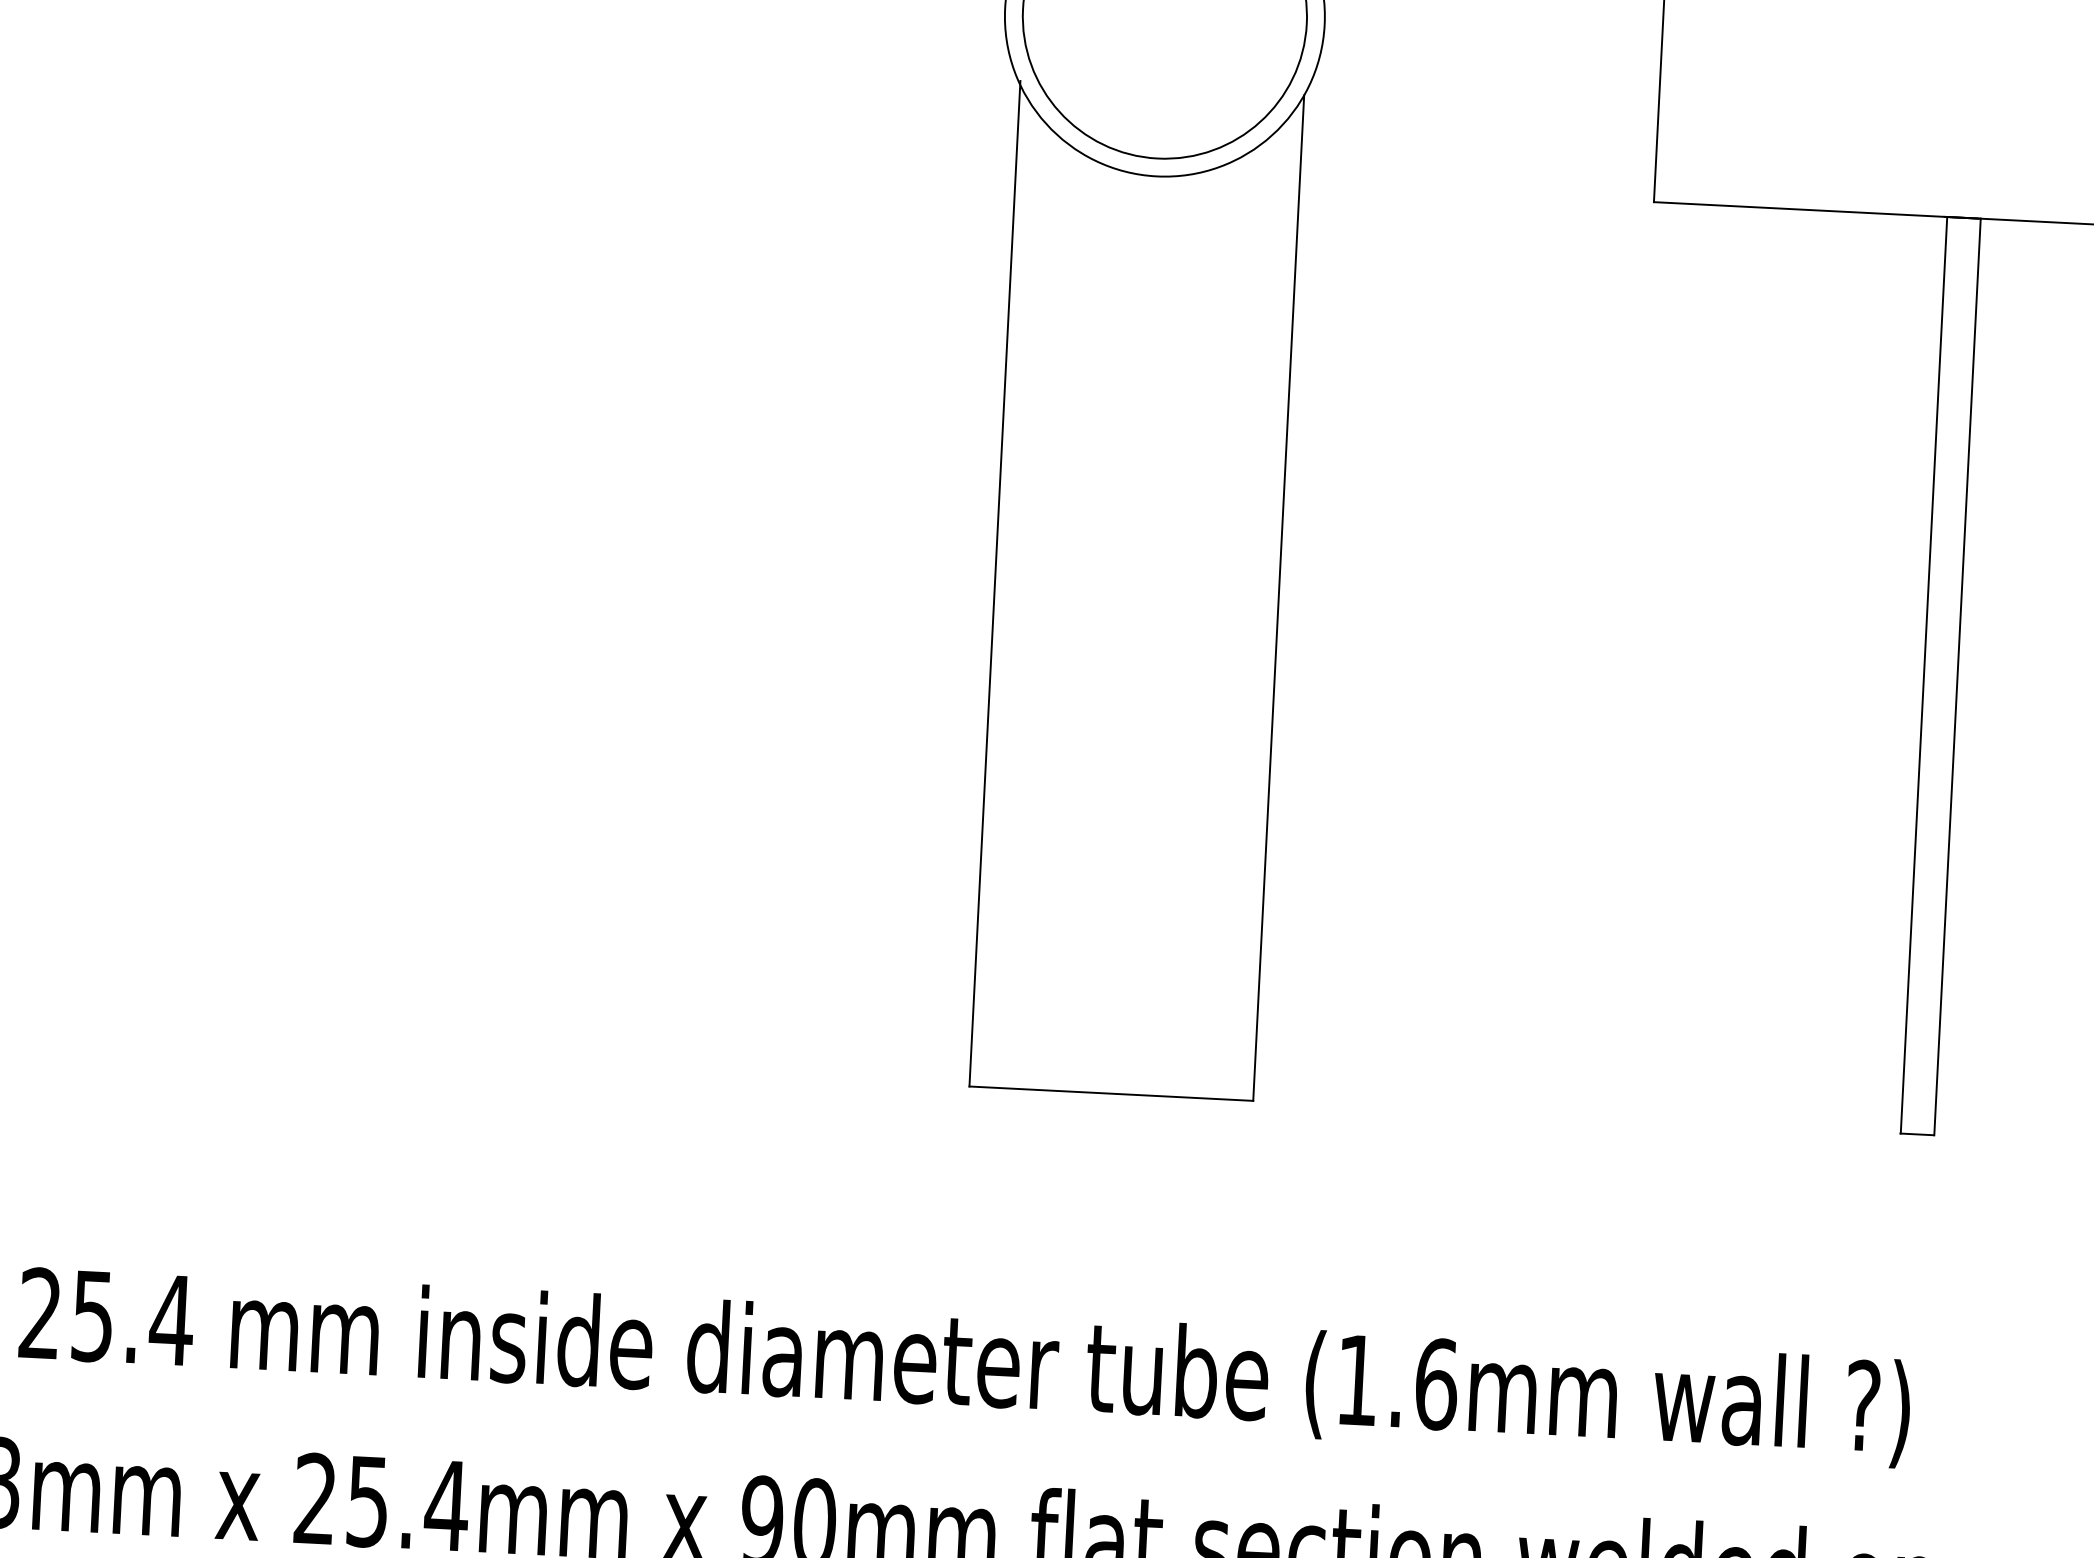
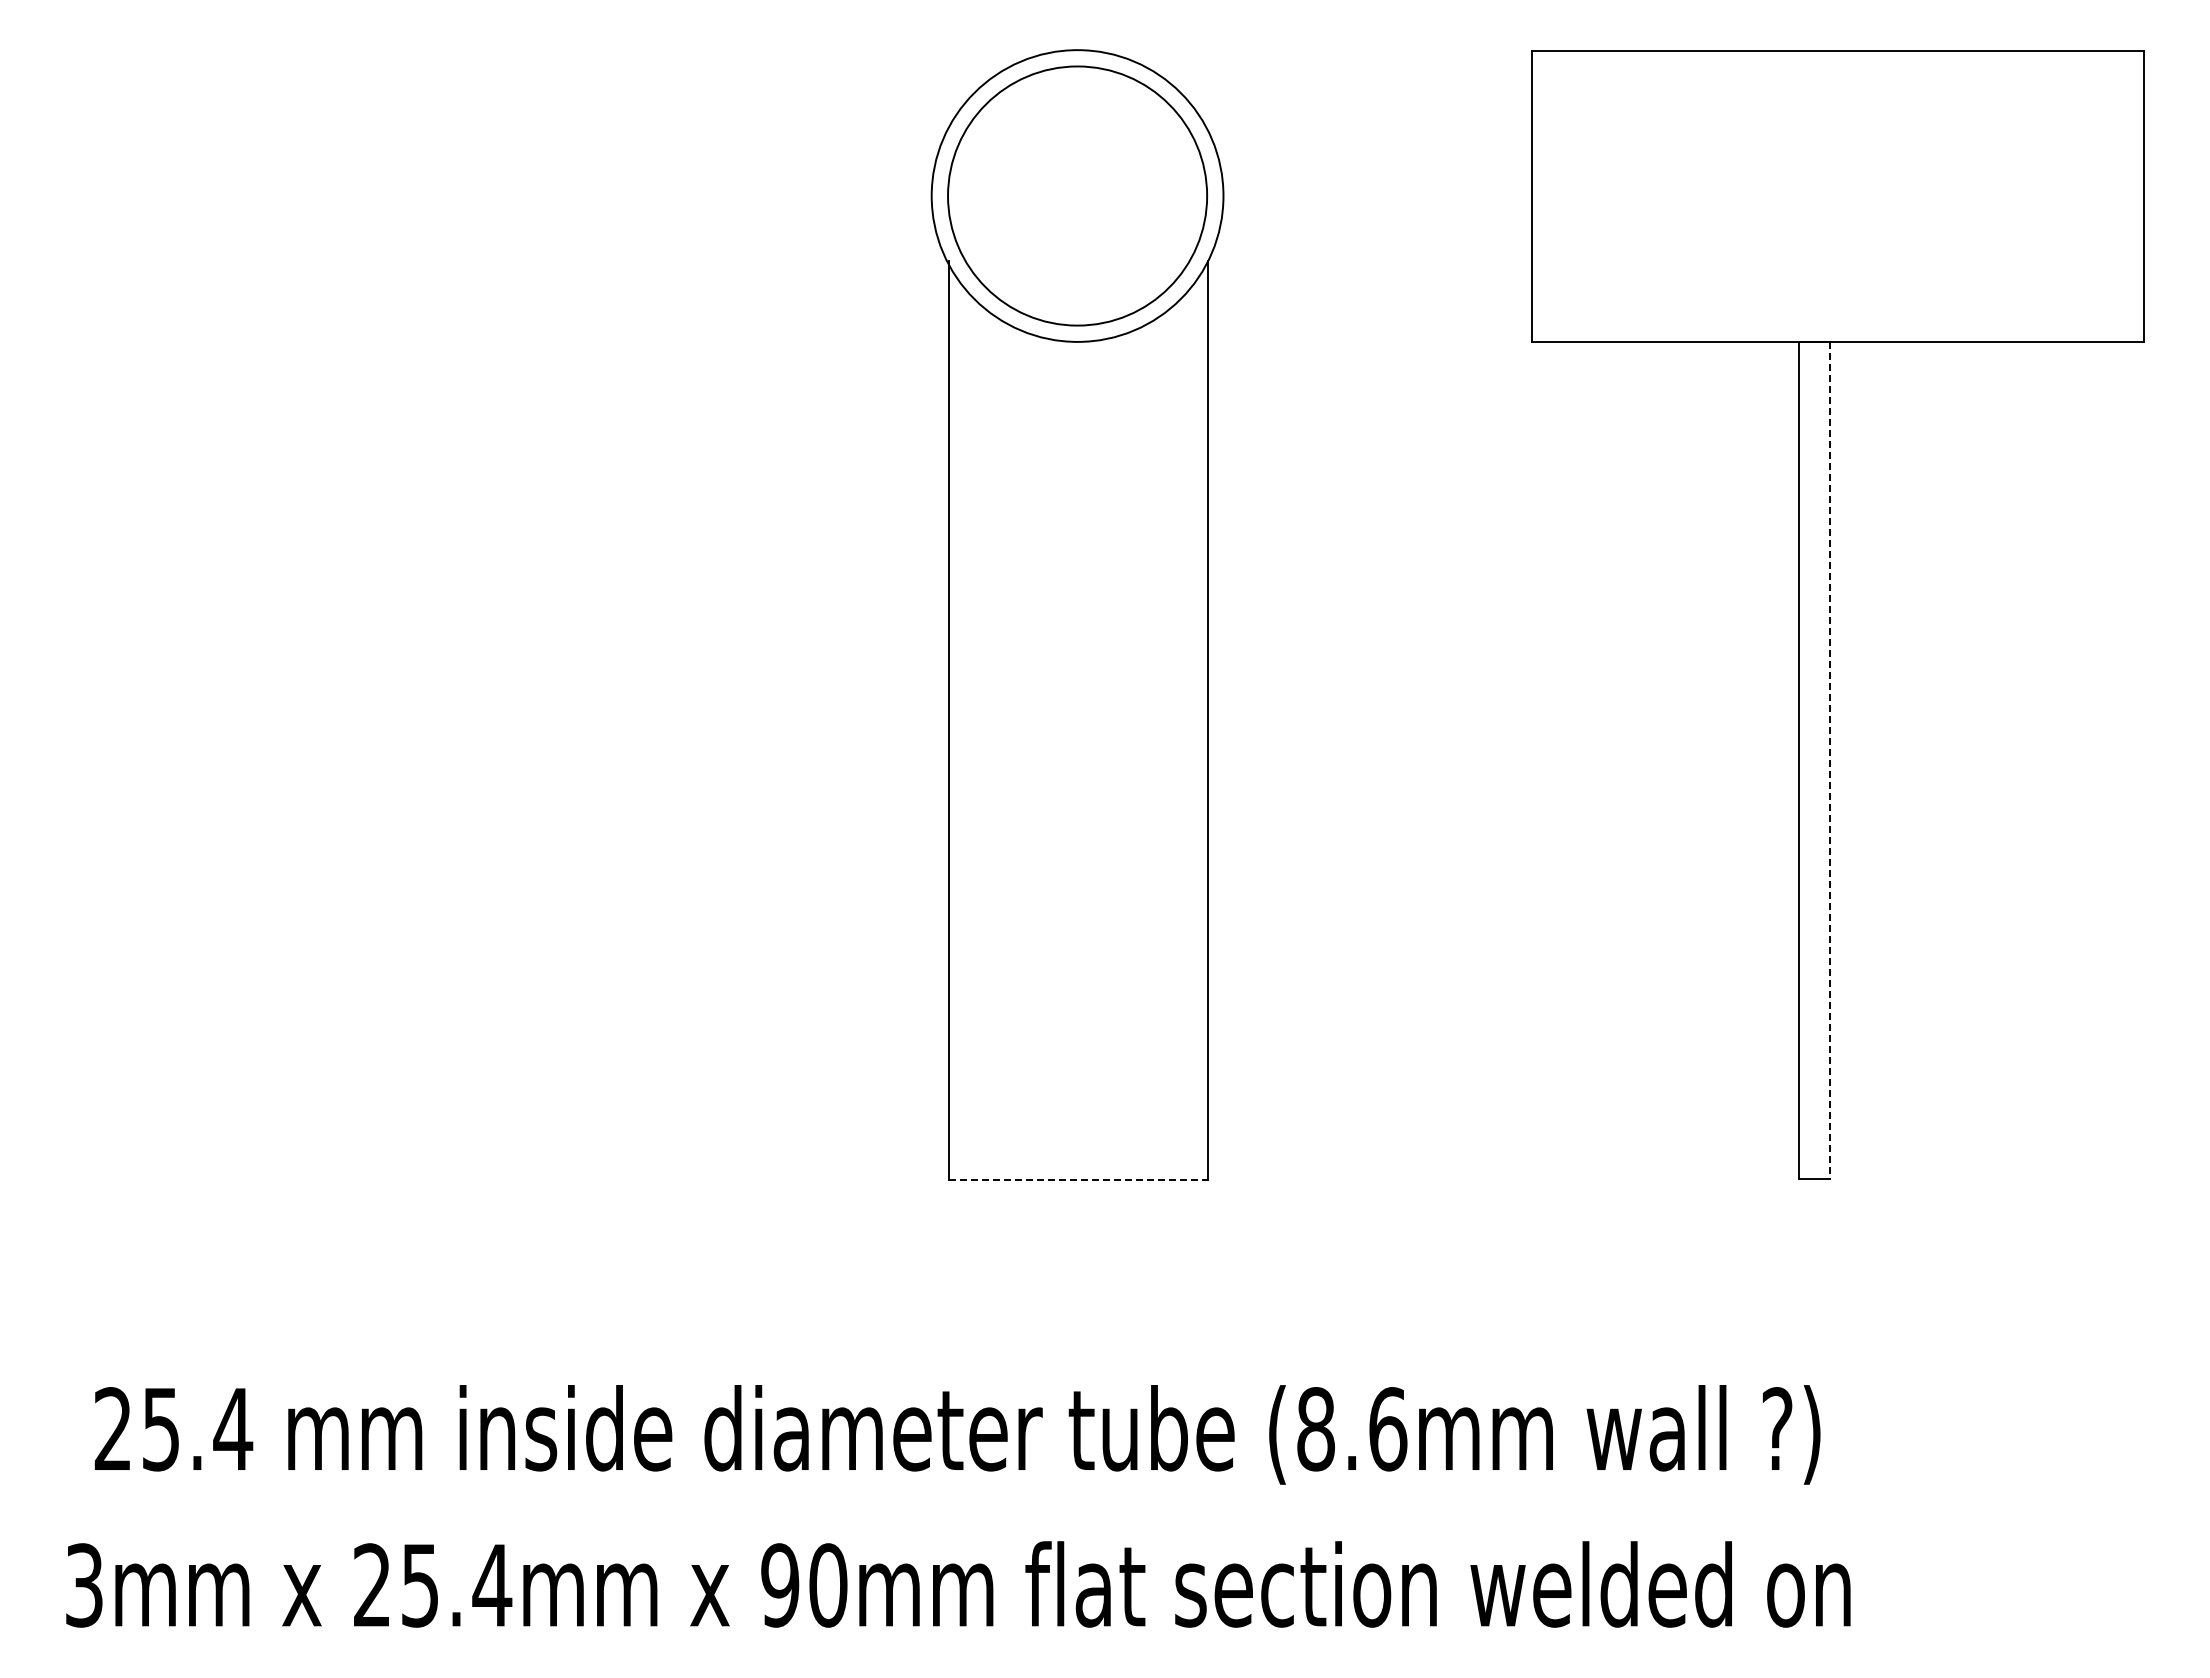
line: (1956, 677) -> (1829, 761), solid -> dashed
line: (1111, 1093) -> (1078, 1179), solid -> dashed
text: (1357, 1380) -> (1315, 1429), (1.6mm -> (8.6mm

